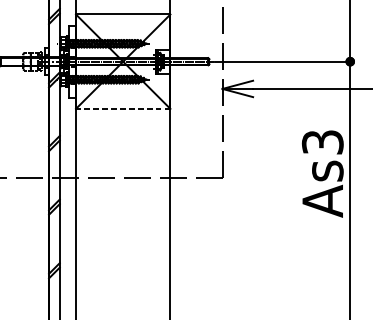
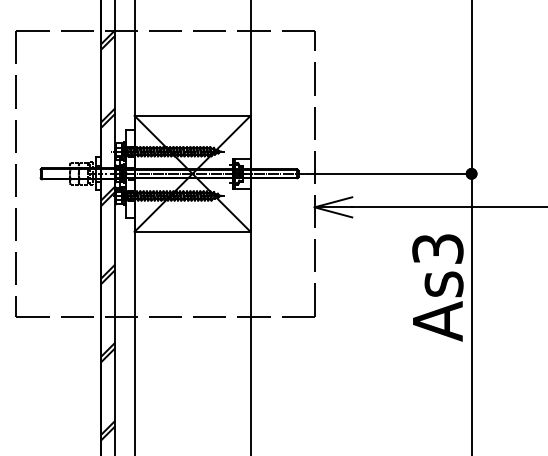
line: (123, 108) -> (192, 231), dashed -> solid
text: (322, 173) -> (437, 287), moved

